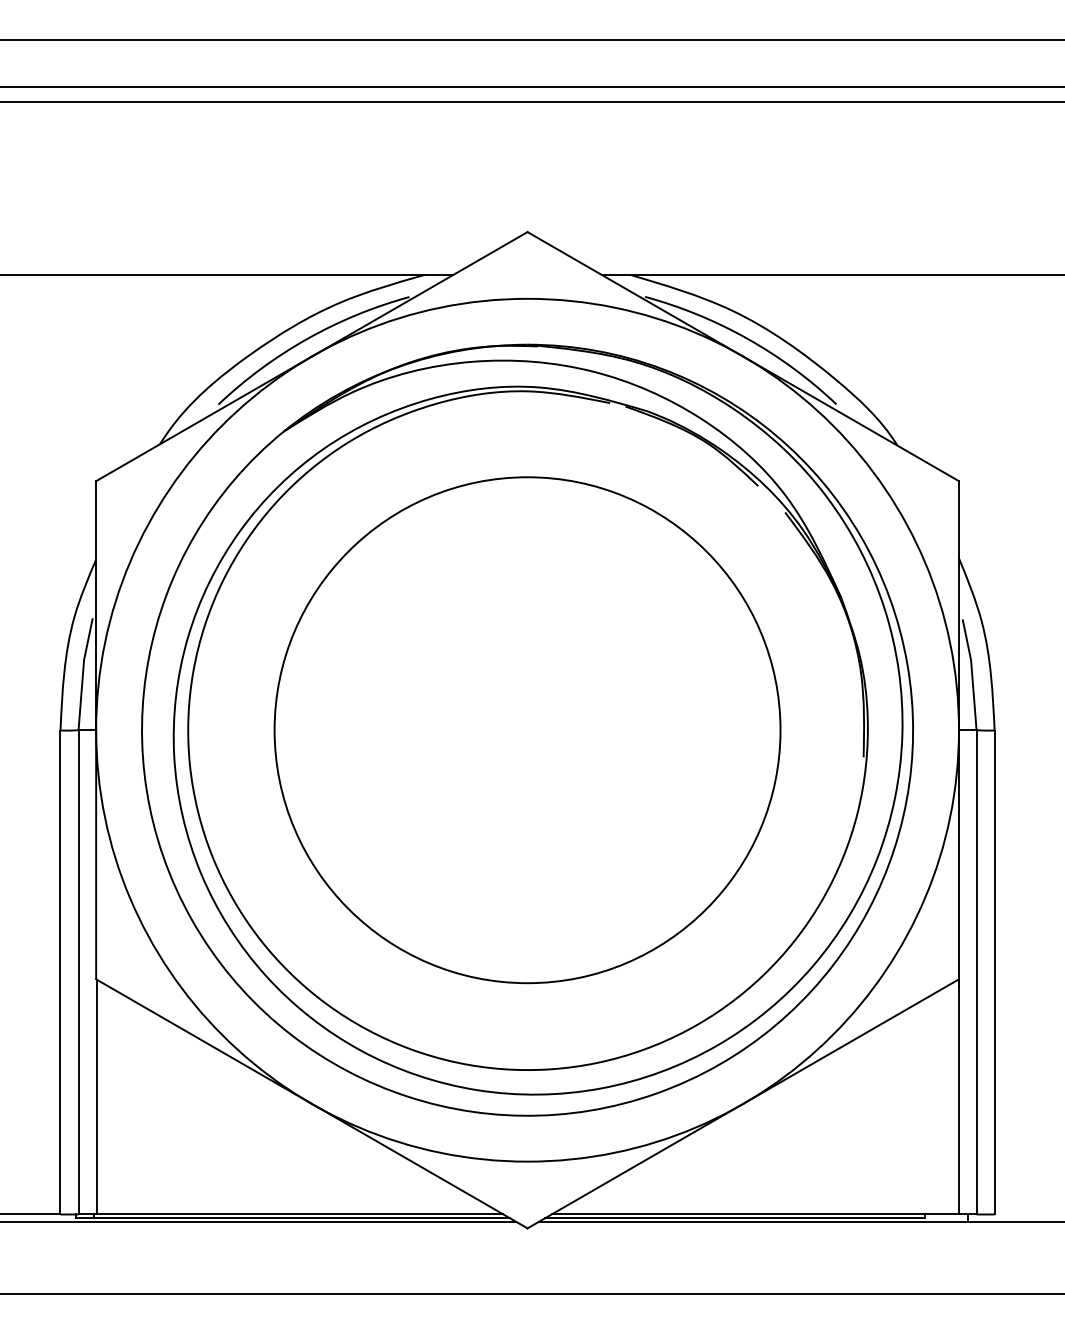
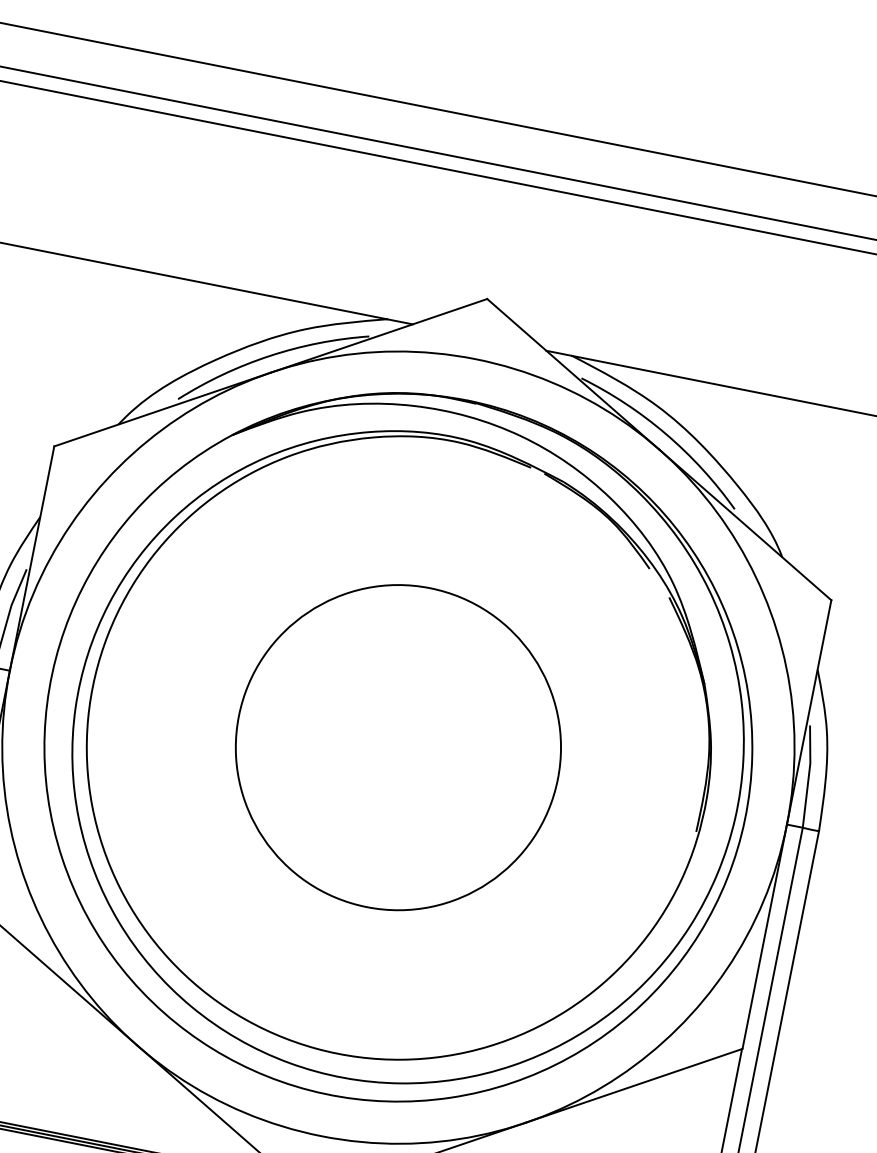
circle: (527, 730) -> (398, 747), size x0.7

